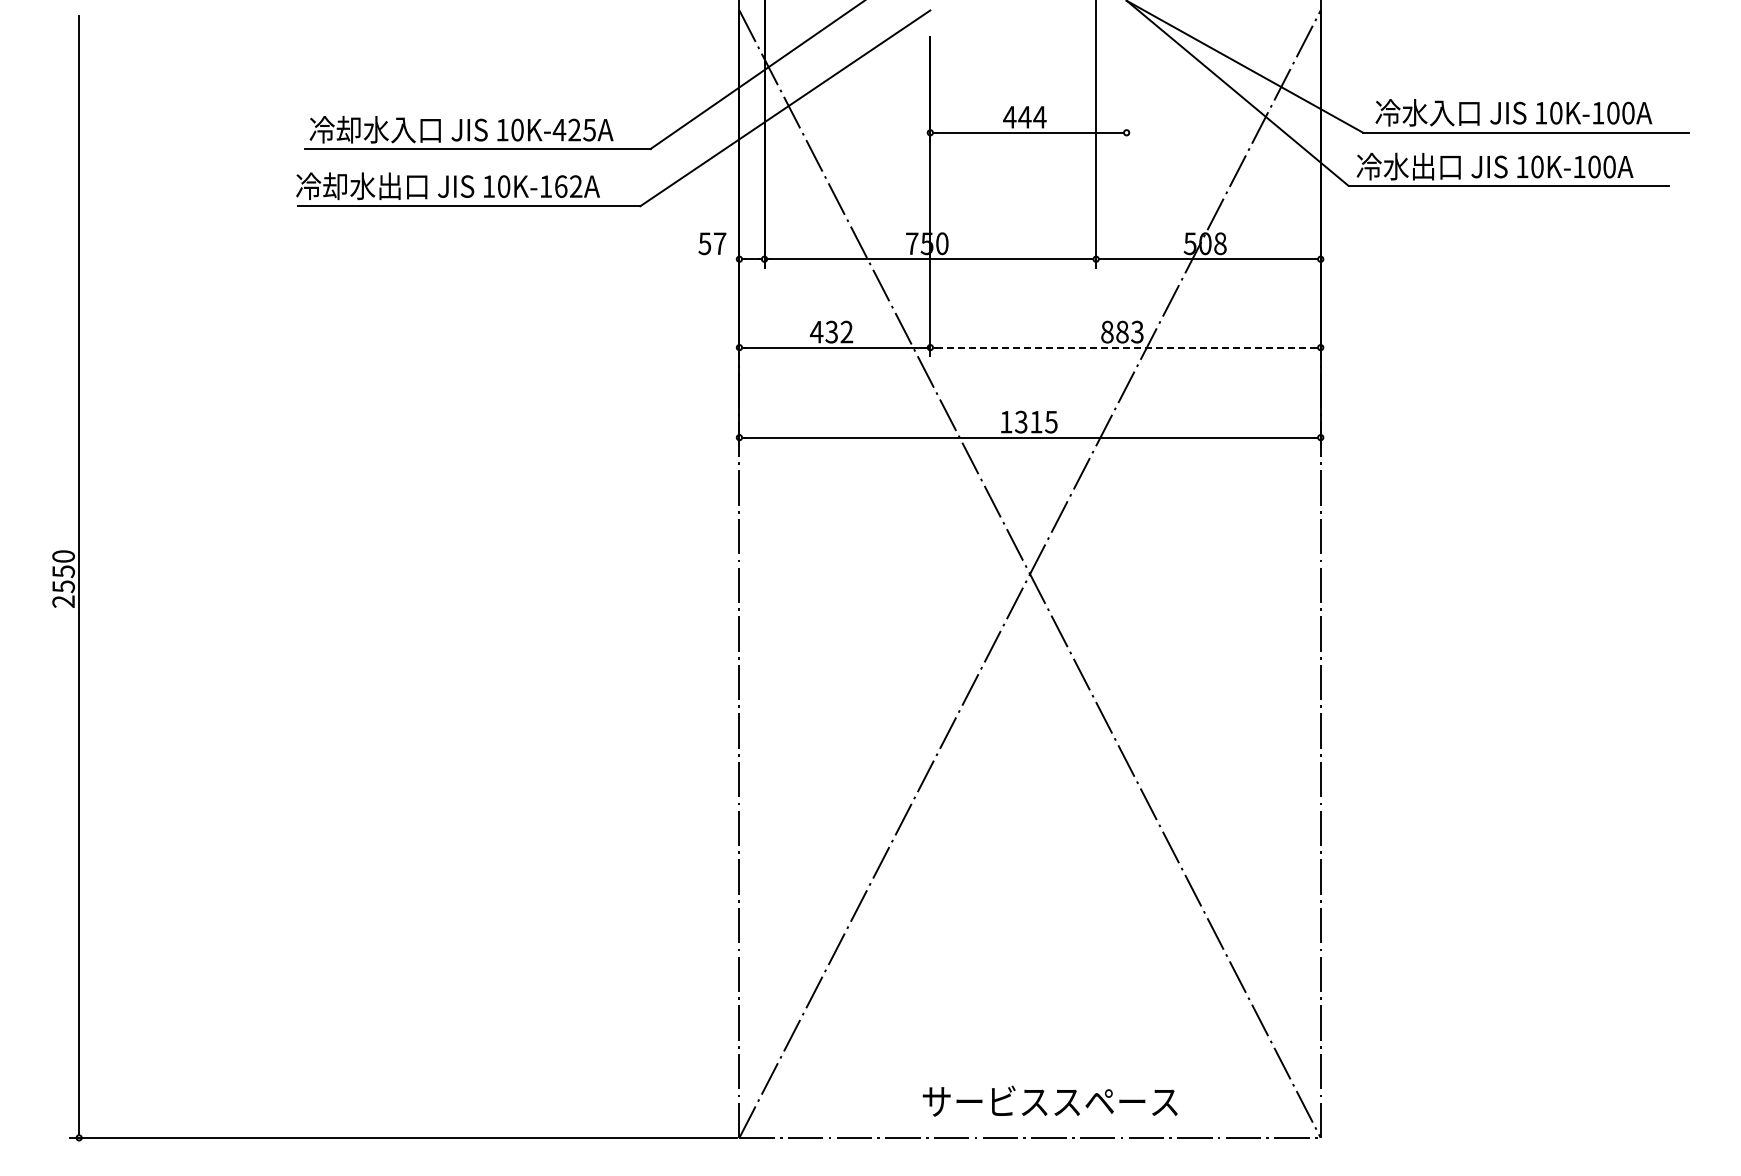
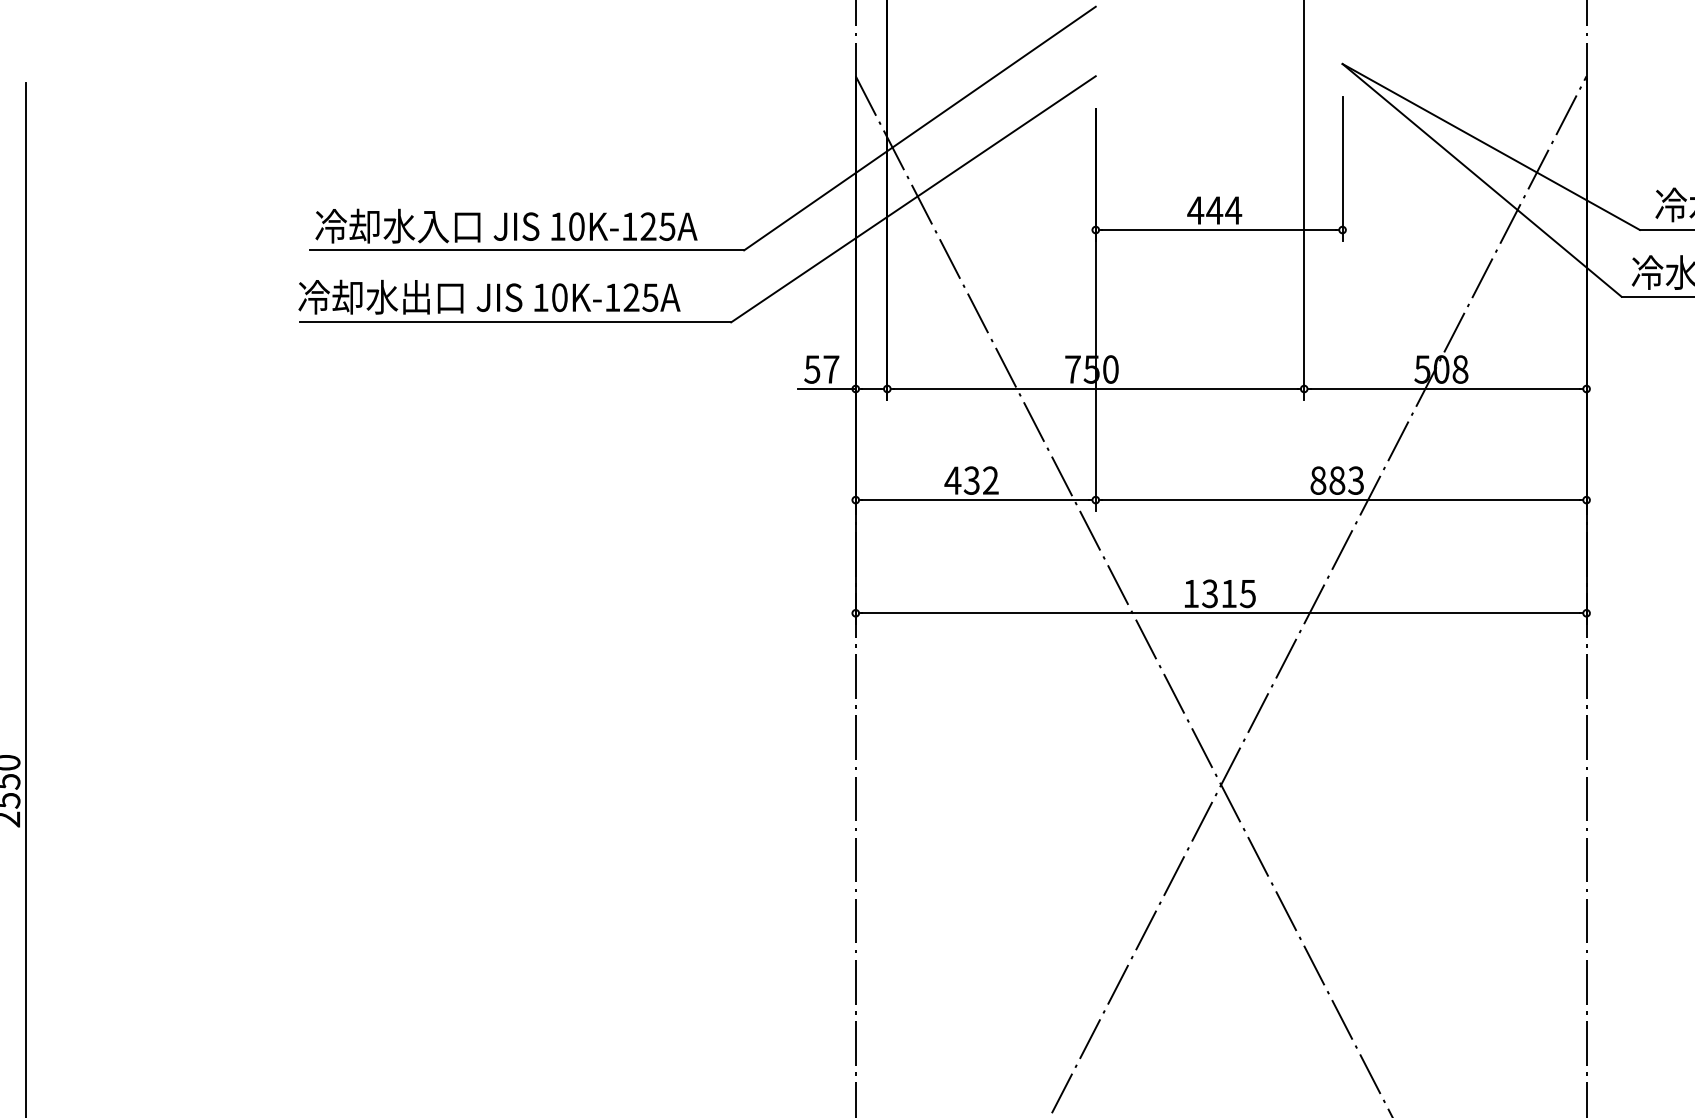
line: (1126, 83) -> (1342, 168), added
text: (559, 130) -> (629, 227), 10K-425A -> 10K-125A
text: (568, 186) -> (640, 297), 10K-162A -> 10K-125A
line: (716, 259) -> (826, 389), added
line: (1125, 347) -> (1341, 499), dashed -> solid

